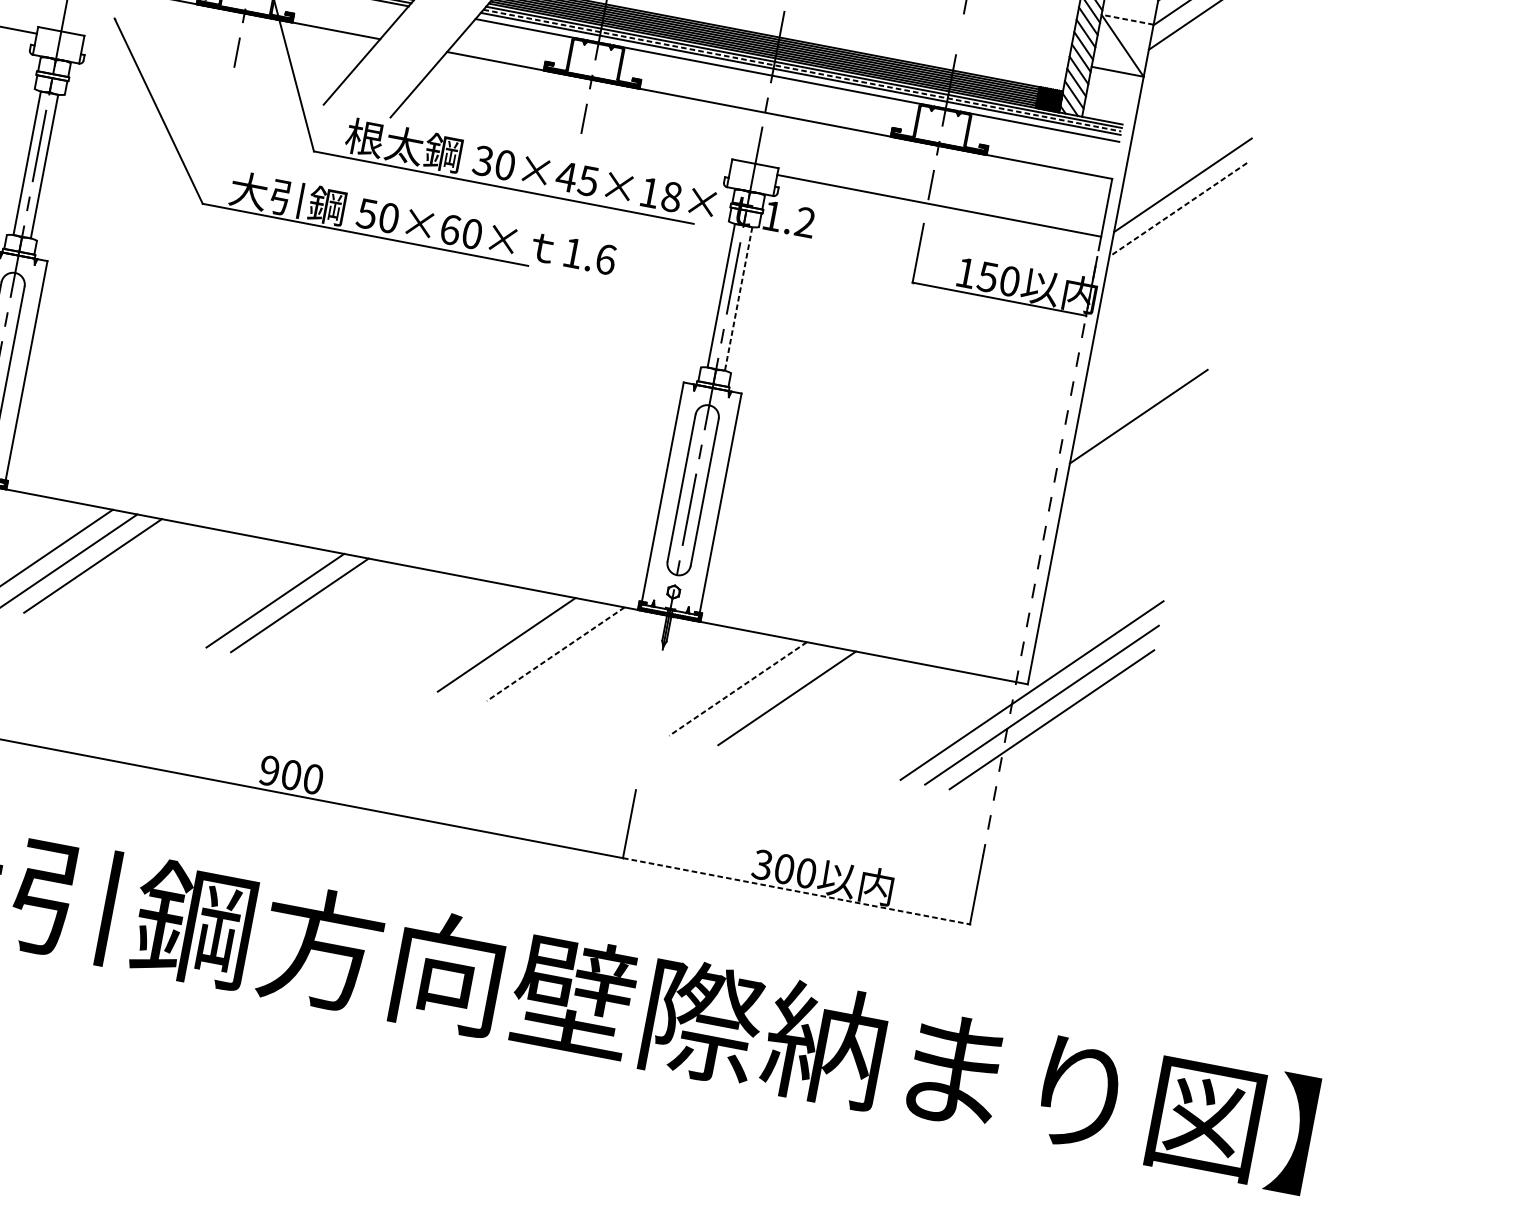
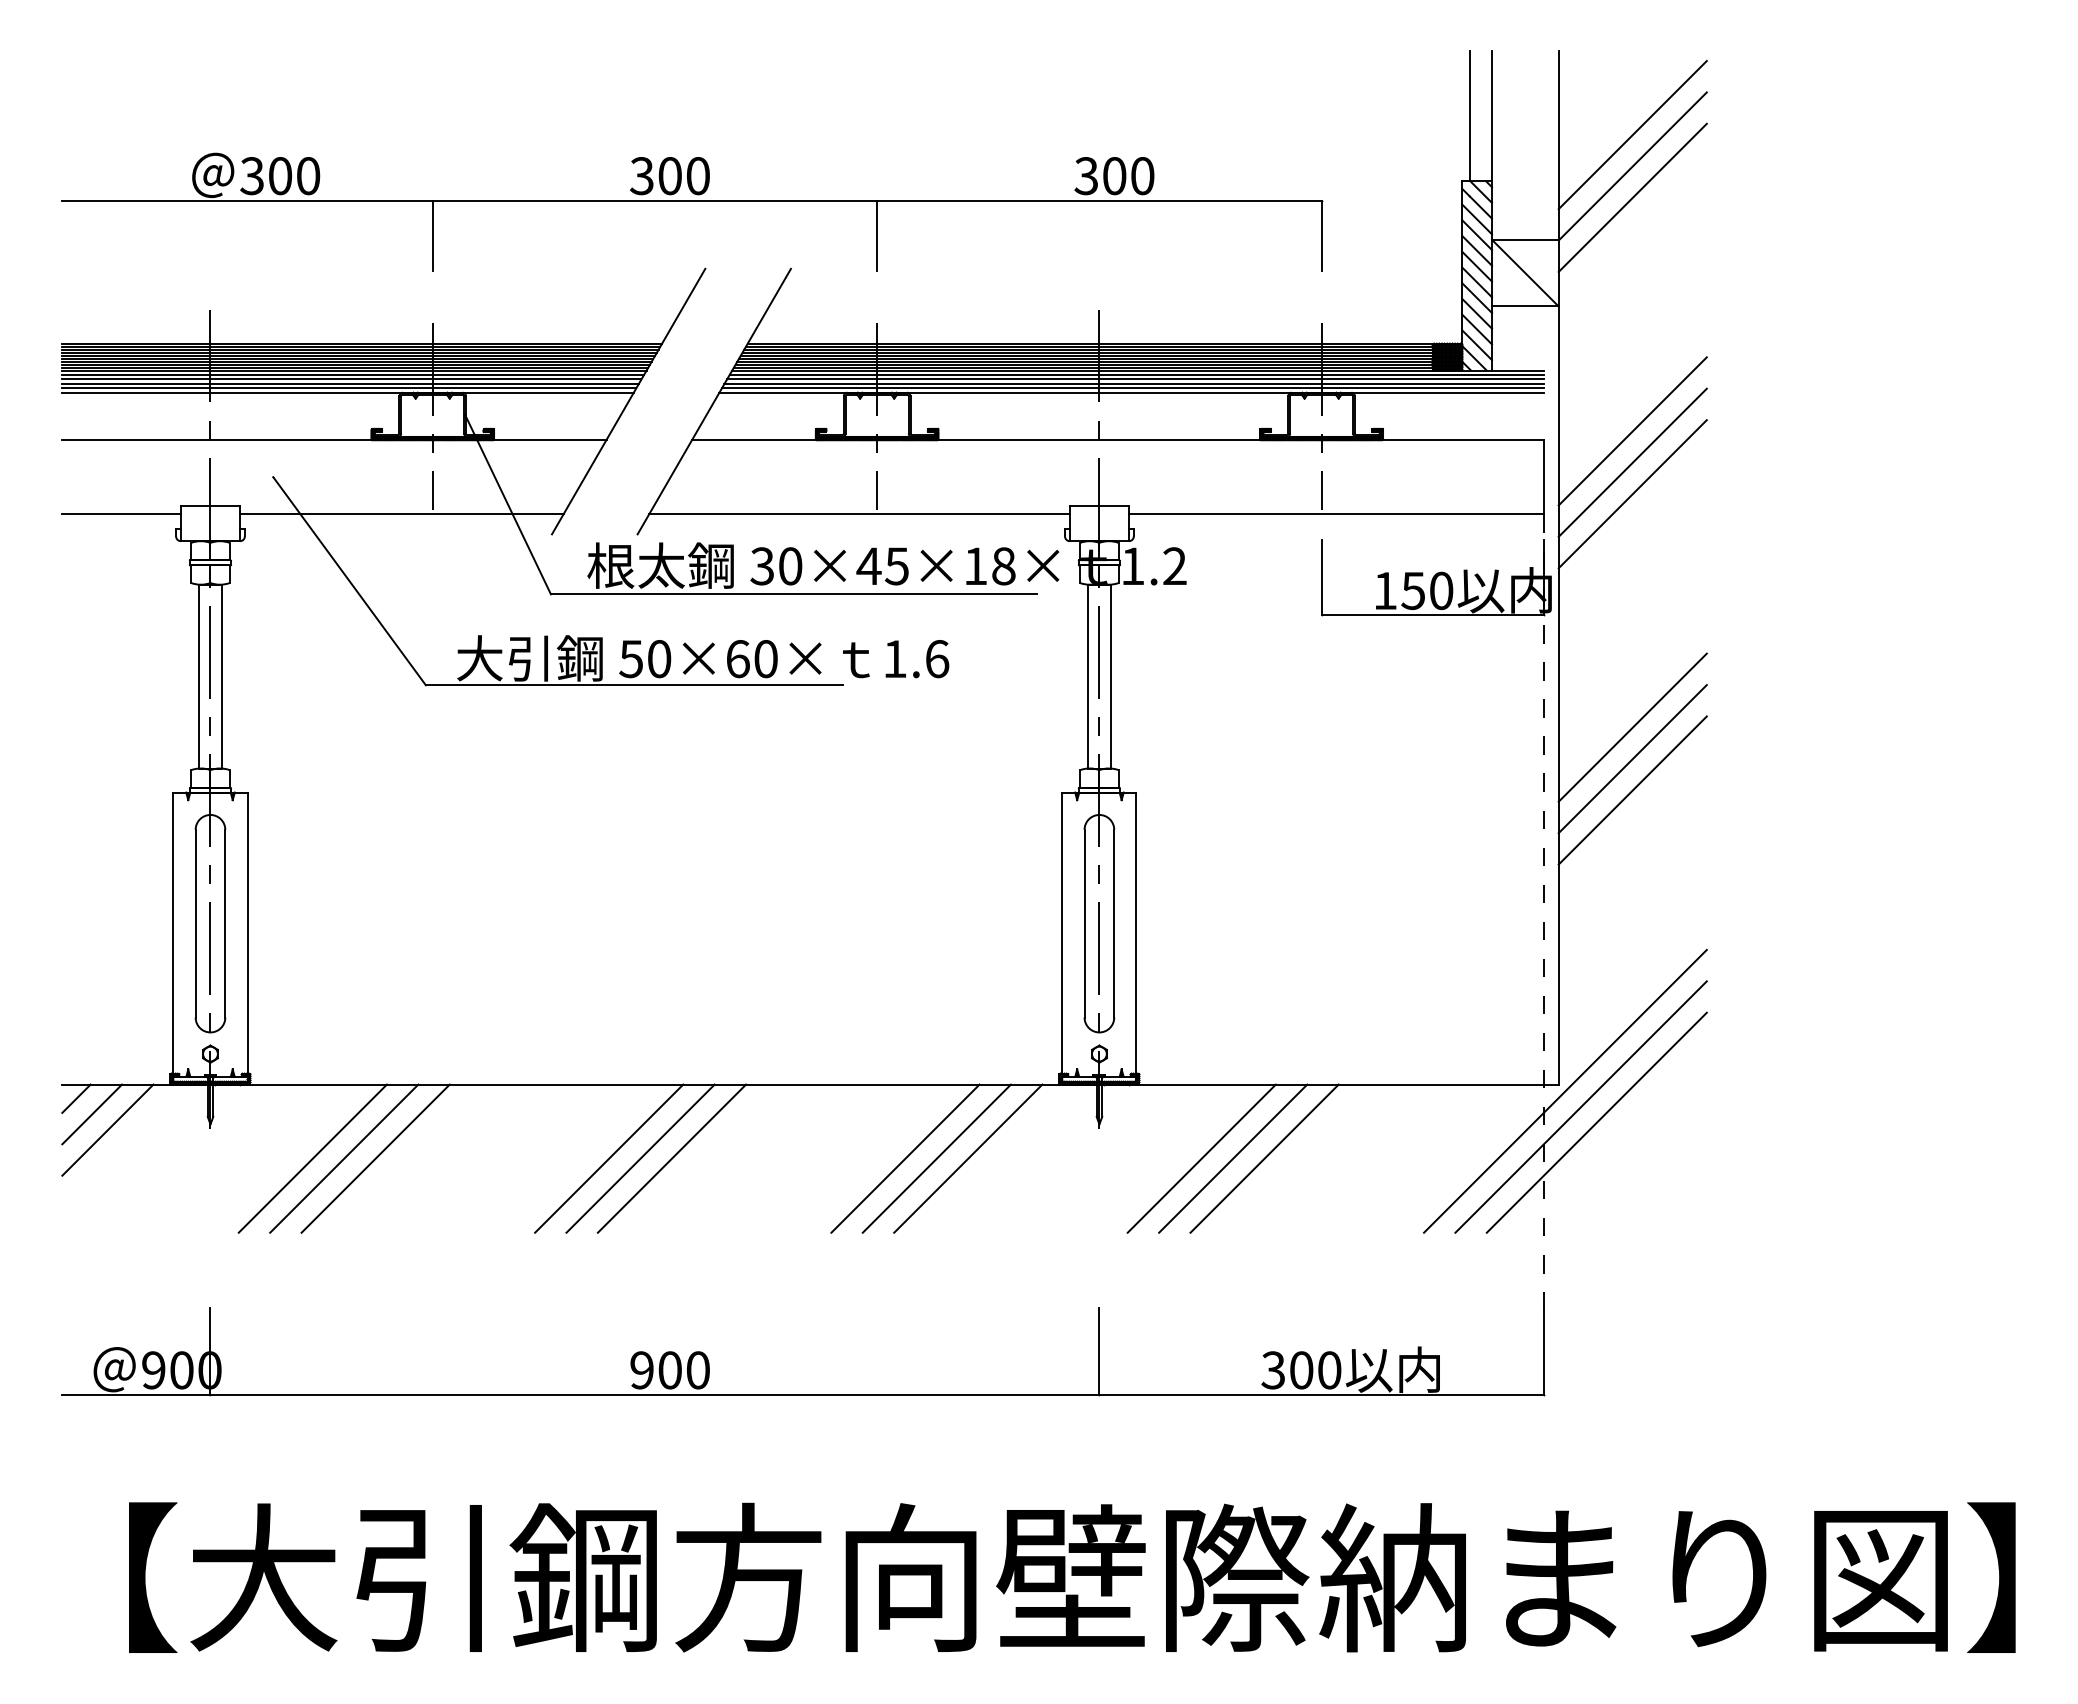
line: (1126, 19) -> (1524, 239), dashed -> solid
line: (209, 66) -> (401, 514), added
line: (802, 70) -> (1135, 379), dashed -> solid
line: (798, 77) -> (1132, 388), added
line: (566, 135) -> (859, 514), added
line: (1178, 209) -> (1632, 462), dashed -> solid
line: (1173, 234) -> (1632, 494), added
line: (738, 298) -> (1110, 676), dashed -> solid
line: (1133, 441) -> (1632, 759), added
line: (1129, 465) -> (1632, 790), added
line: (324, 609) -> (671, 1158), added
line: (530, 649) -> (936, 1158), added
line: (555, 654) -> (968, 1158), dashed -> solid
line: (737, 688) -> (1201, 1158), dashed -> solid
line: (762, 693) -> (1233, 1158), added
line: (797, 891) -> (1322, 1394), dashed -> solid

